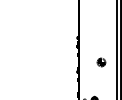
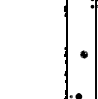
part: (100, 62) -> (83, 54), moved

